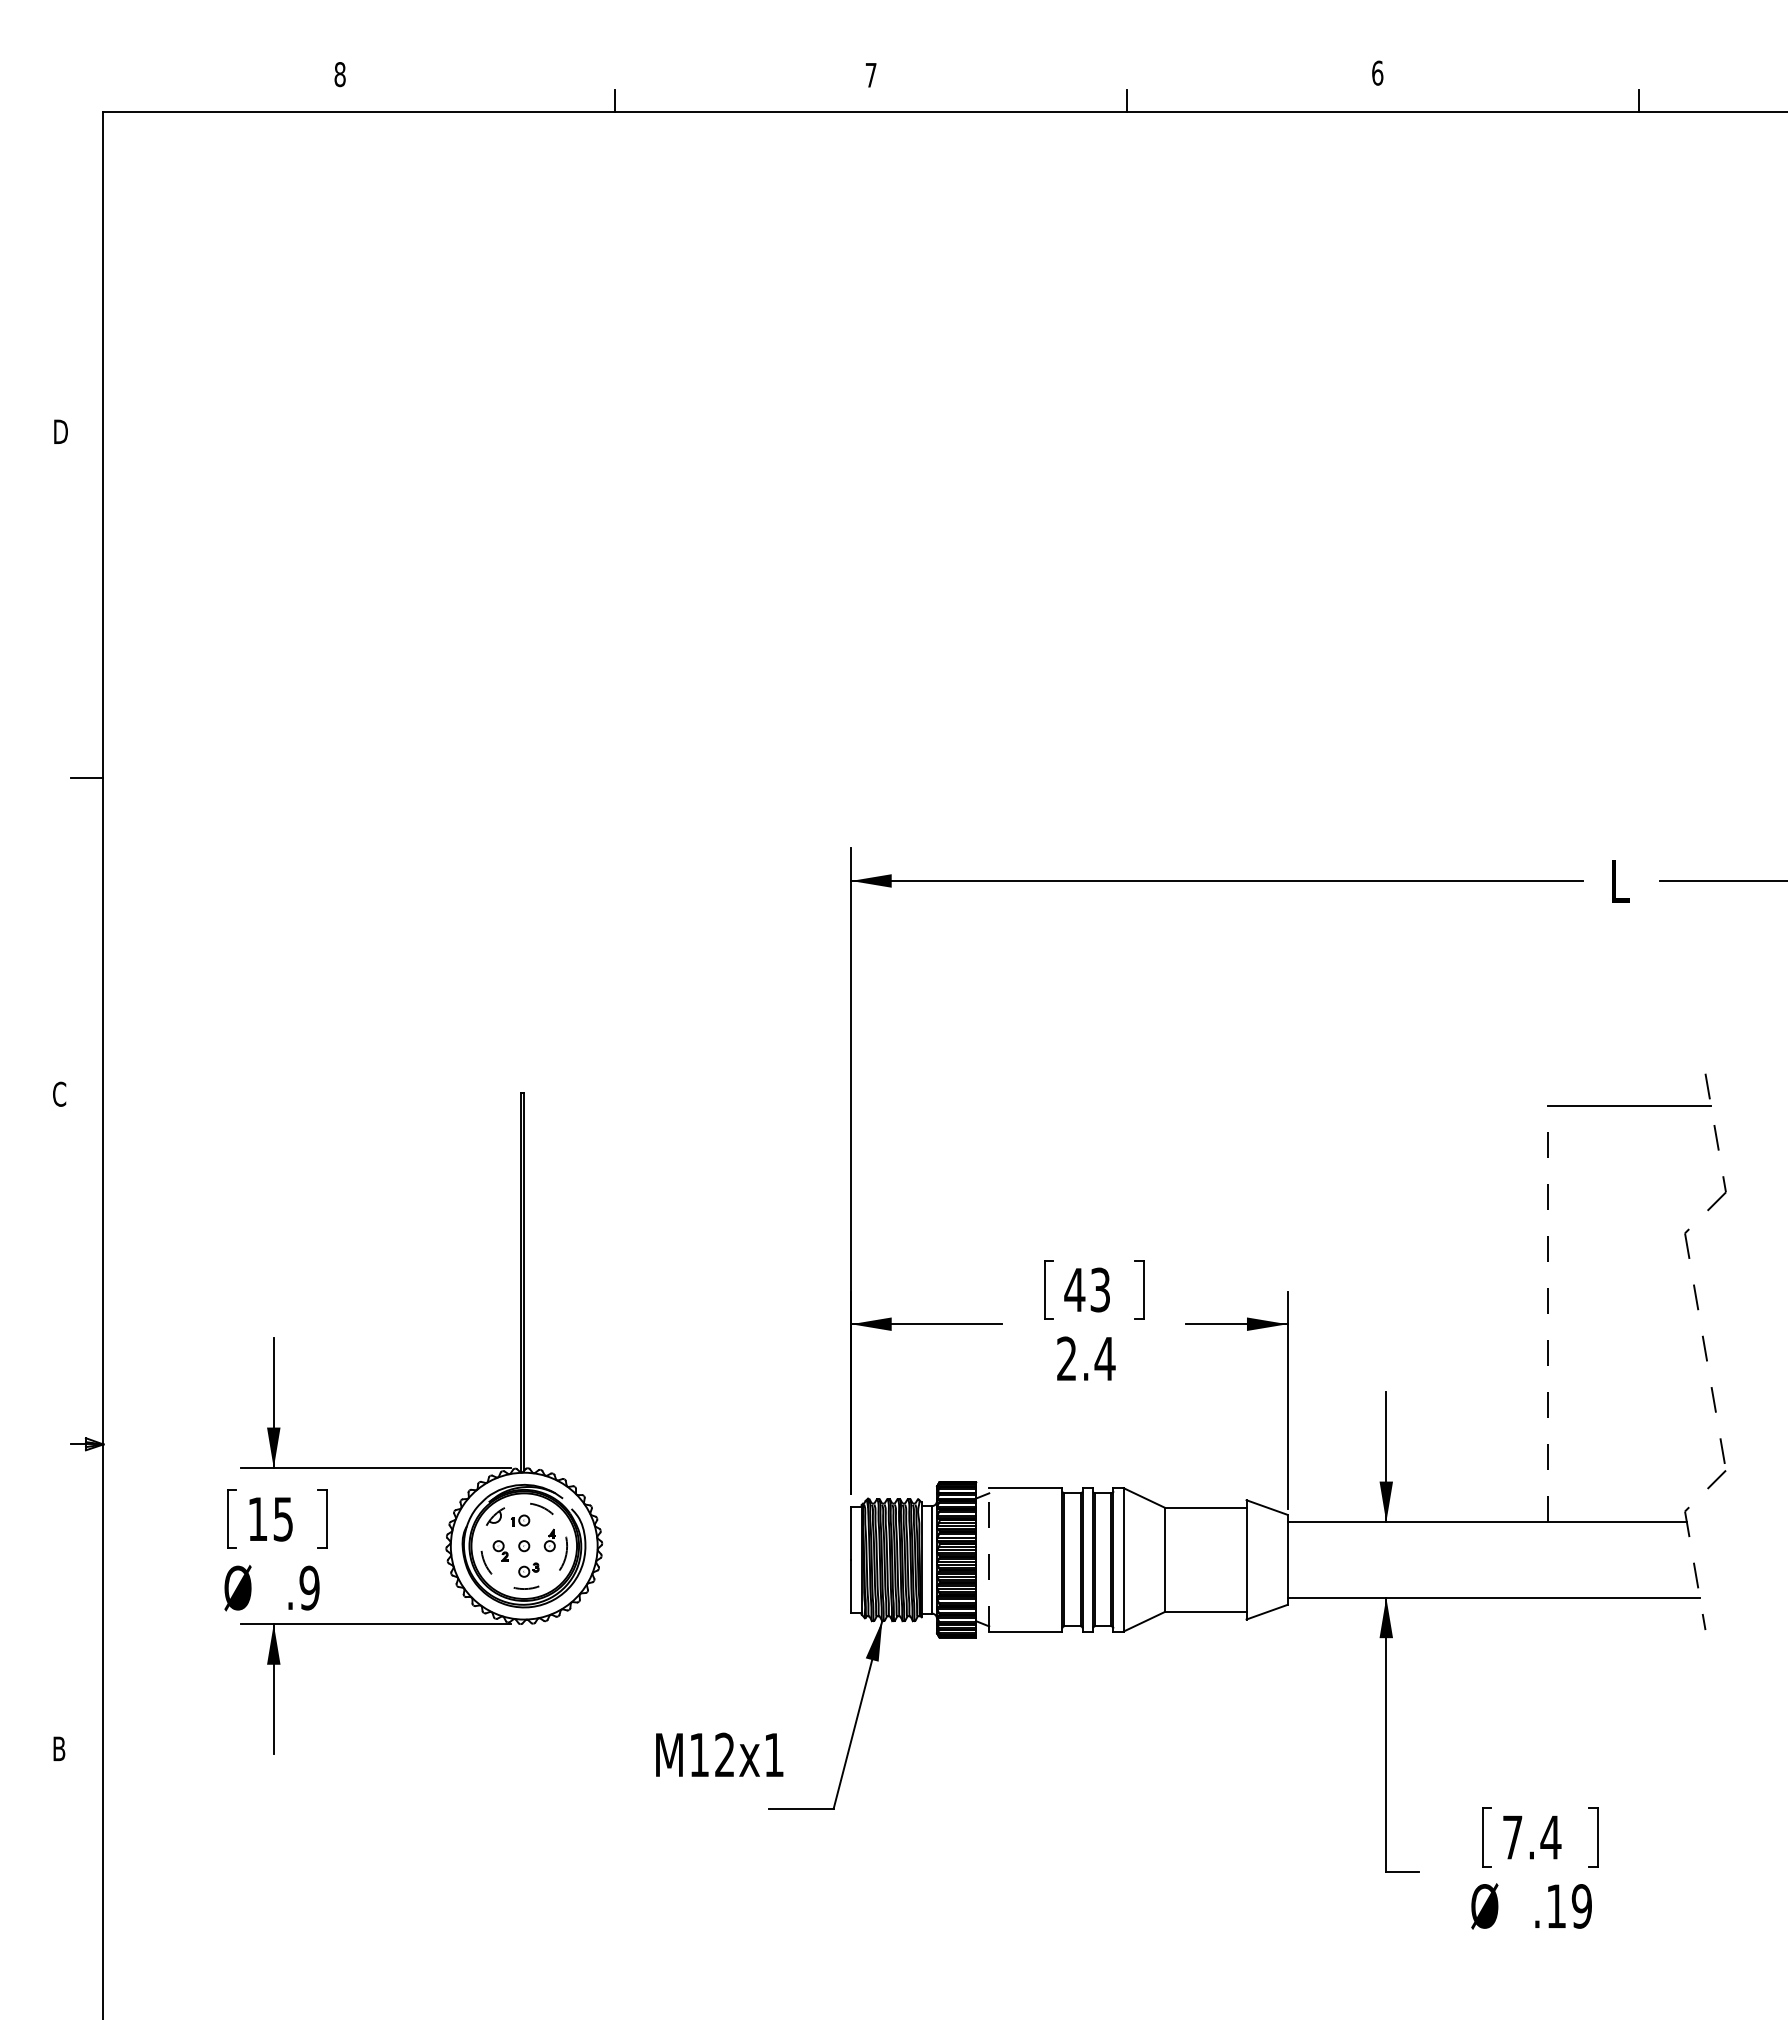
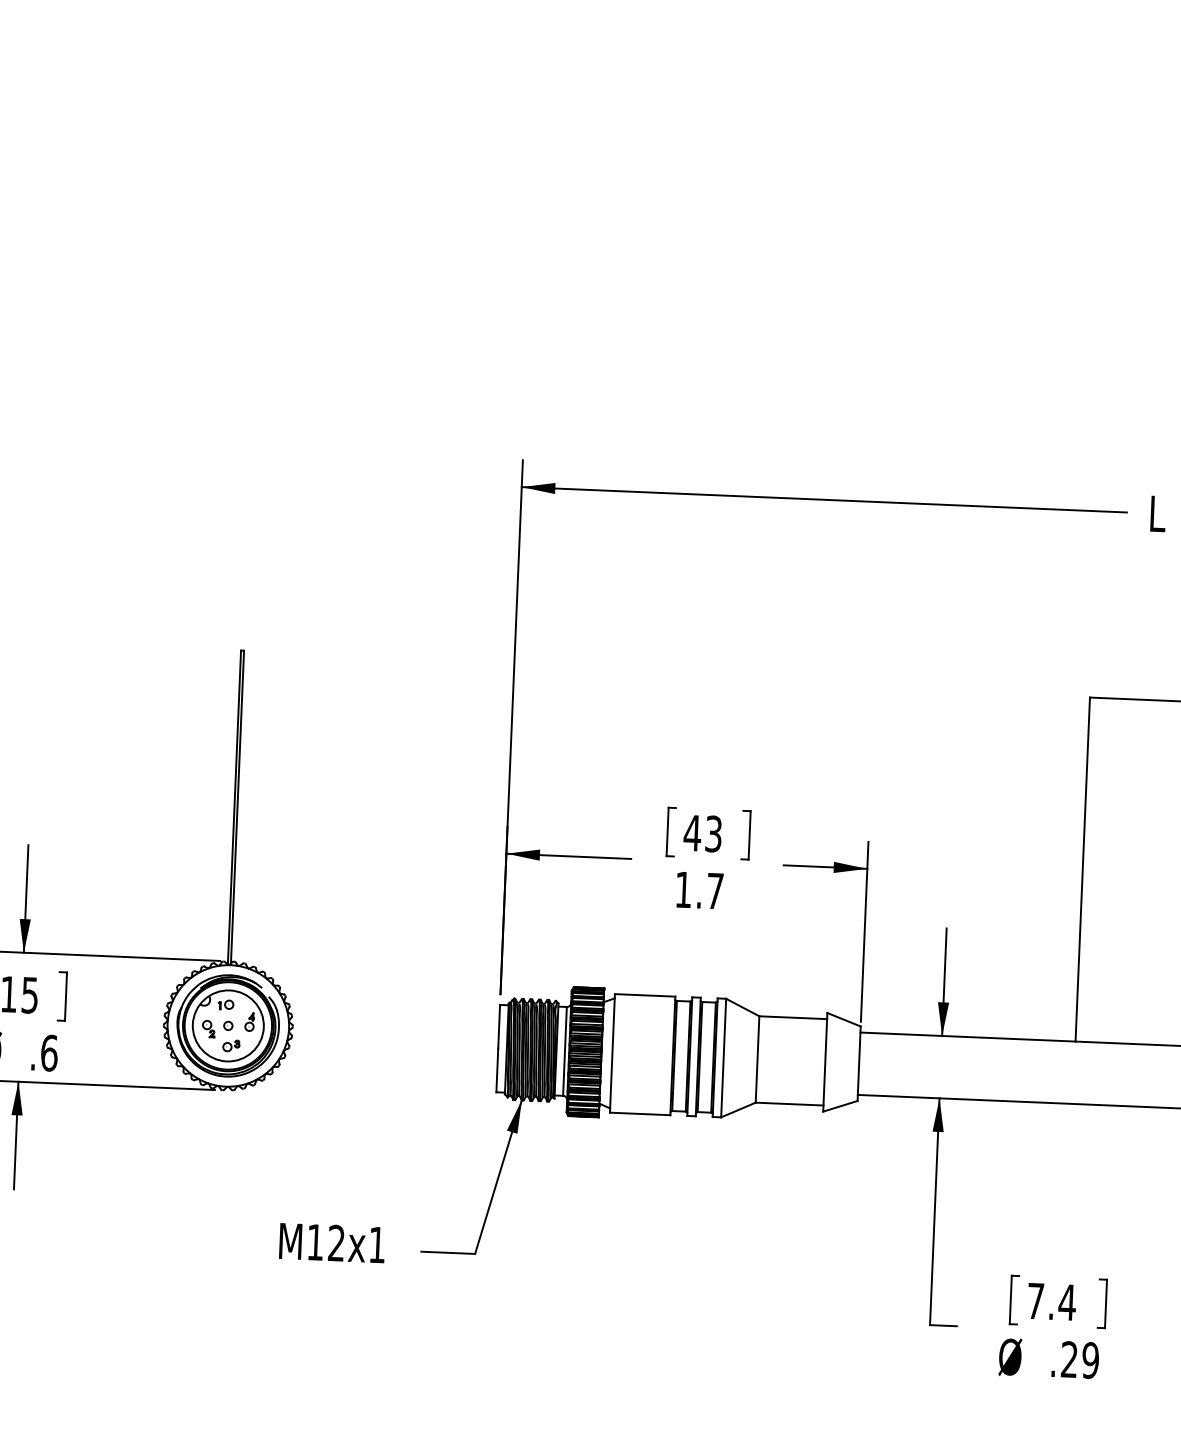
line: (1547, 1314) -> (1082, 869), dashed -> solid
text: (1086, 1358) -> (699, 890), 2.4 -> 1.7
circle: (524, 1546) -> (228, 1026), dashed -> solid
line: (989, 1559) -> (612, 1053), dashed -> solid
text: (309, 1587) -> (49, 1052), .9 -> .6
text: (719, 1754) -> (332, 1242), moved
text: (1555, 1905) -> (1068, 1358), .19 -> .29

